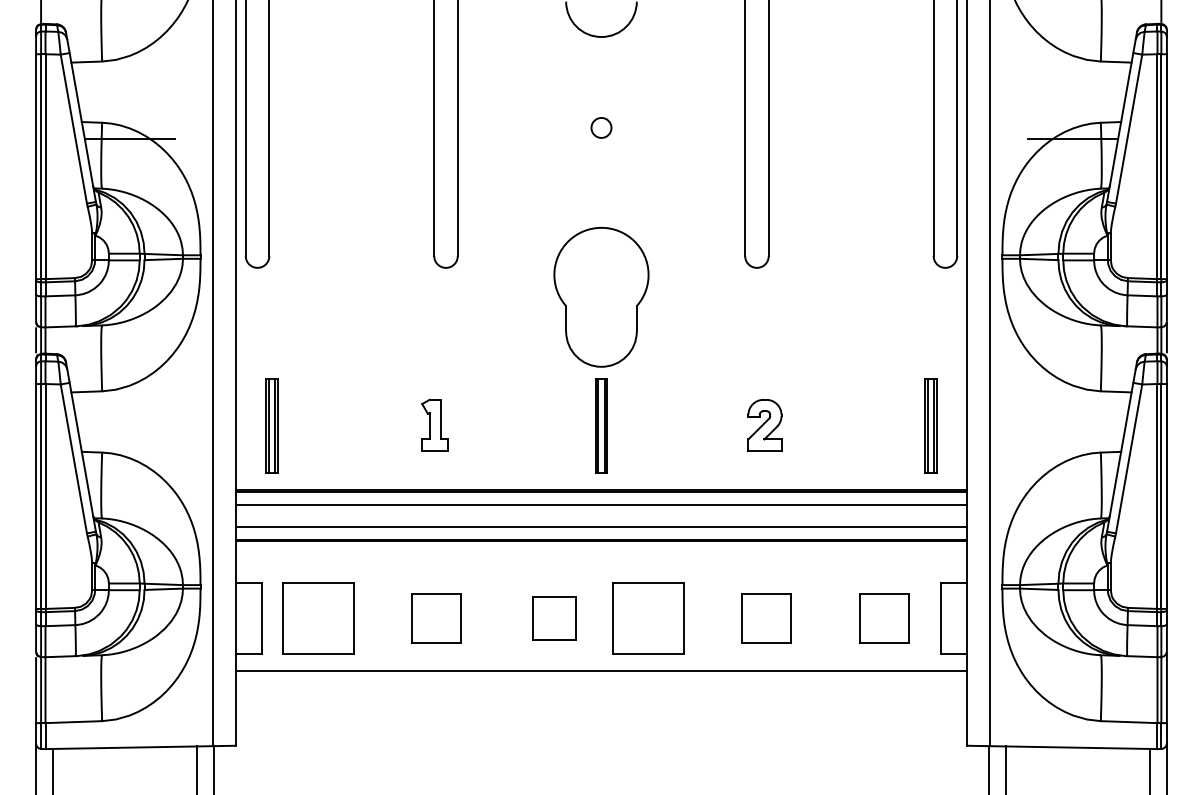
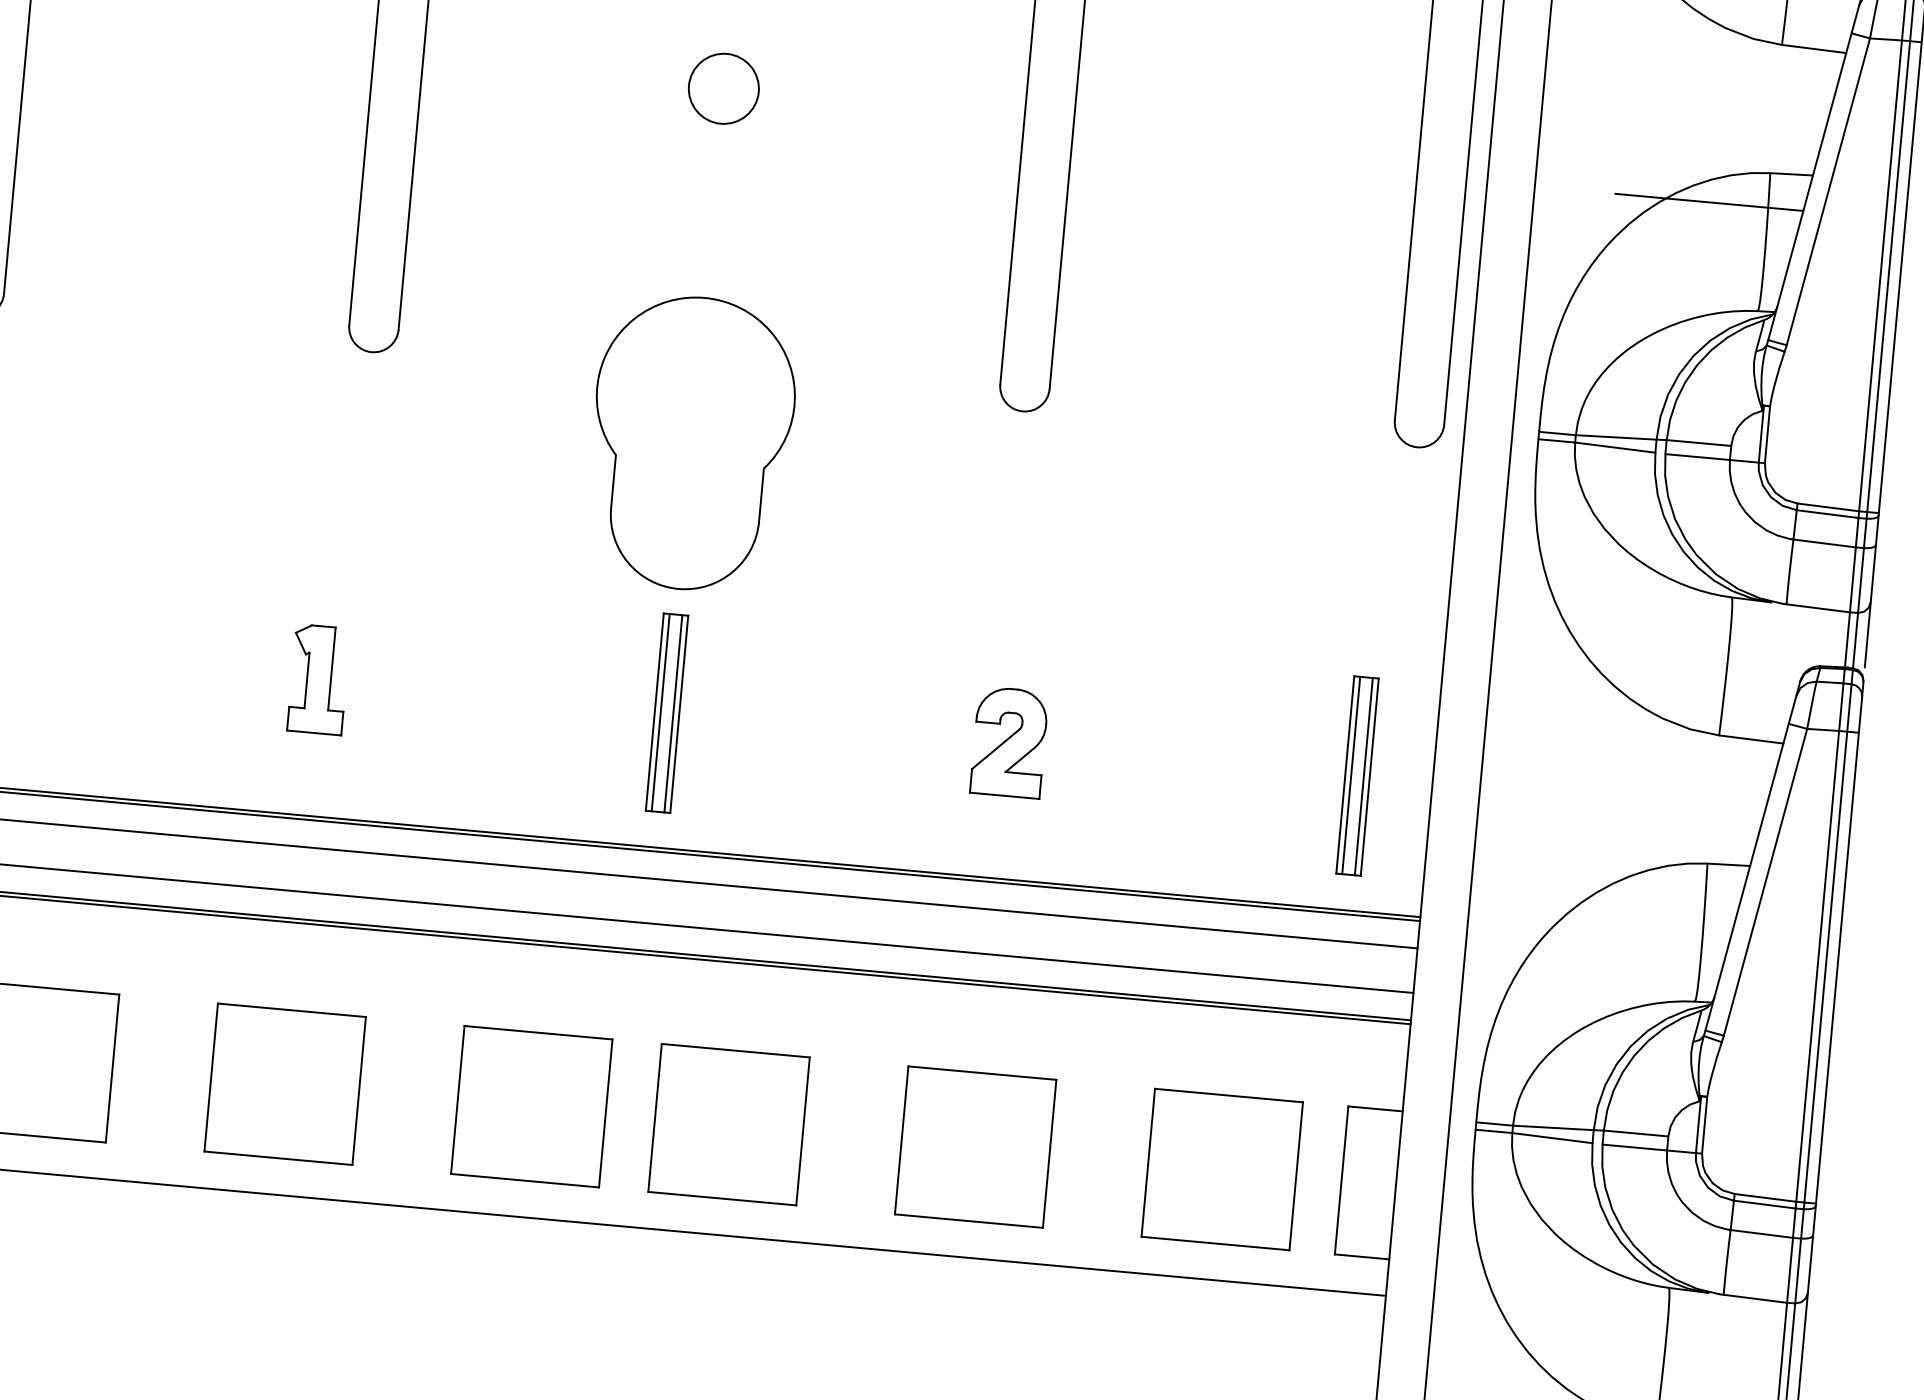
circle: (601, 127) -> (723, 87), size x1.67
part: (436, 618) -> (284, 1084), size x1.43
part: (554, 618) -> (532, 1106), size x1.67
part: (766, 618) -> (975, 1147), size x1.43
part: (884, 618) -> (1222, 1169), size x1.43

